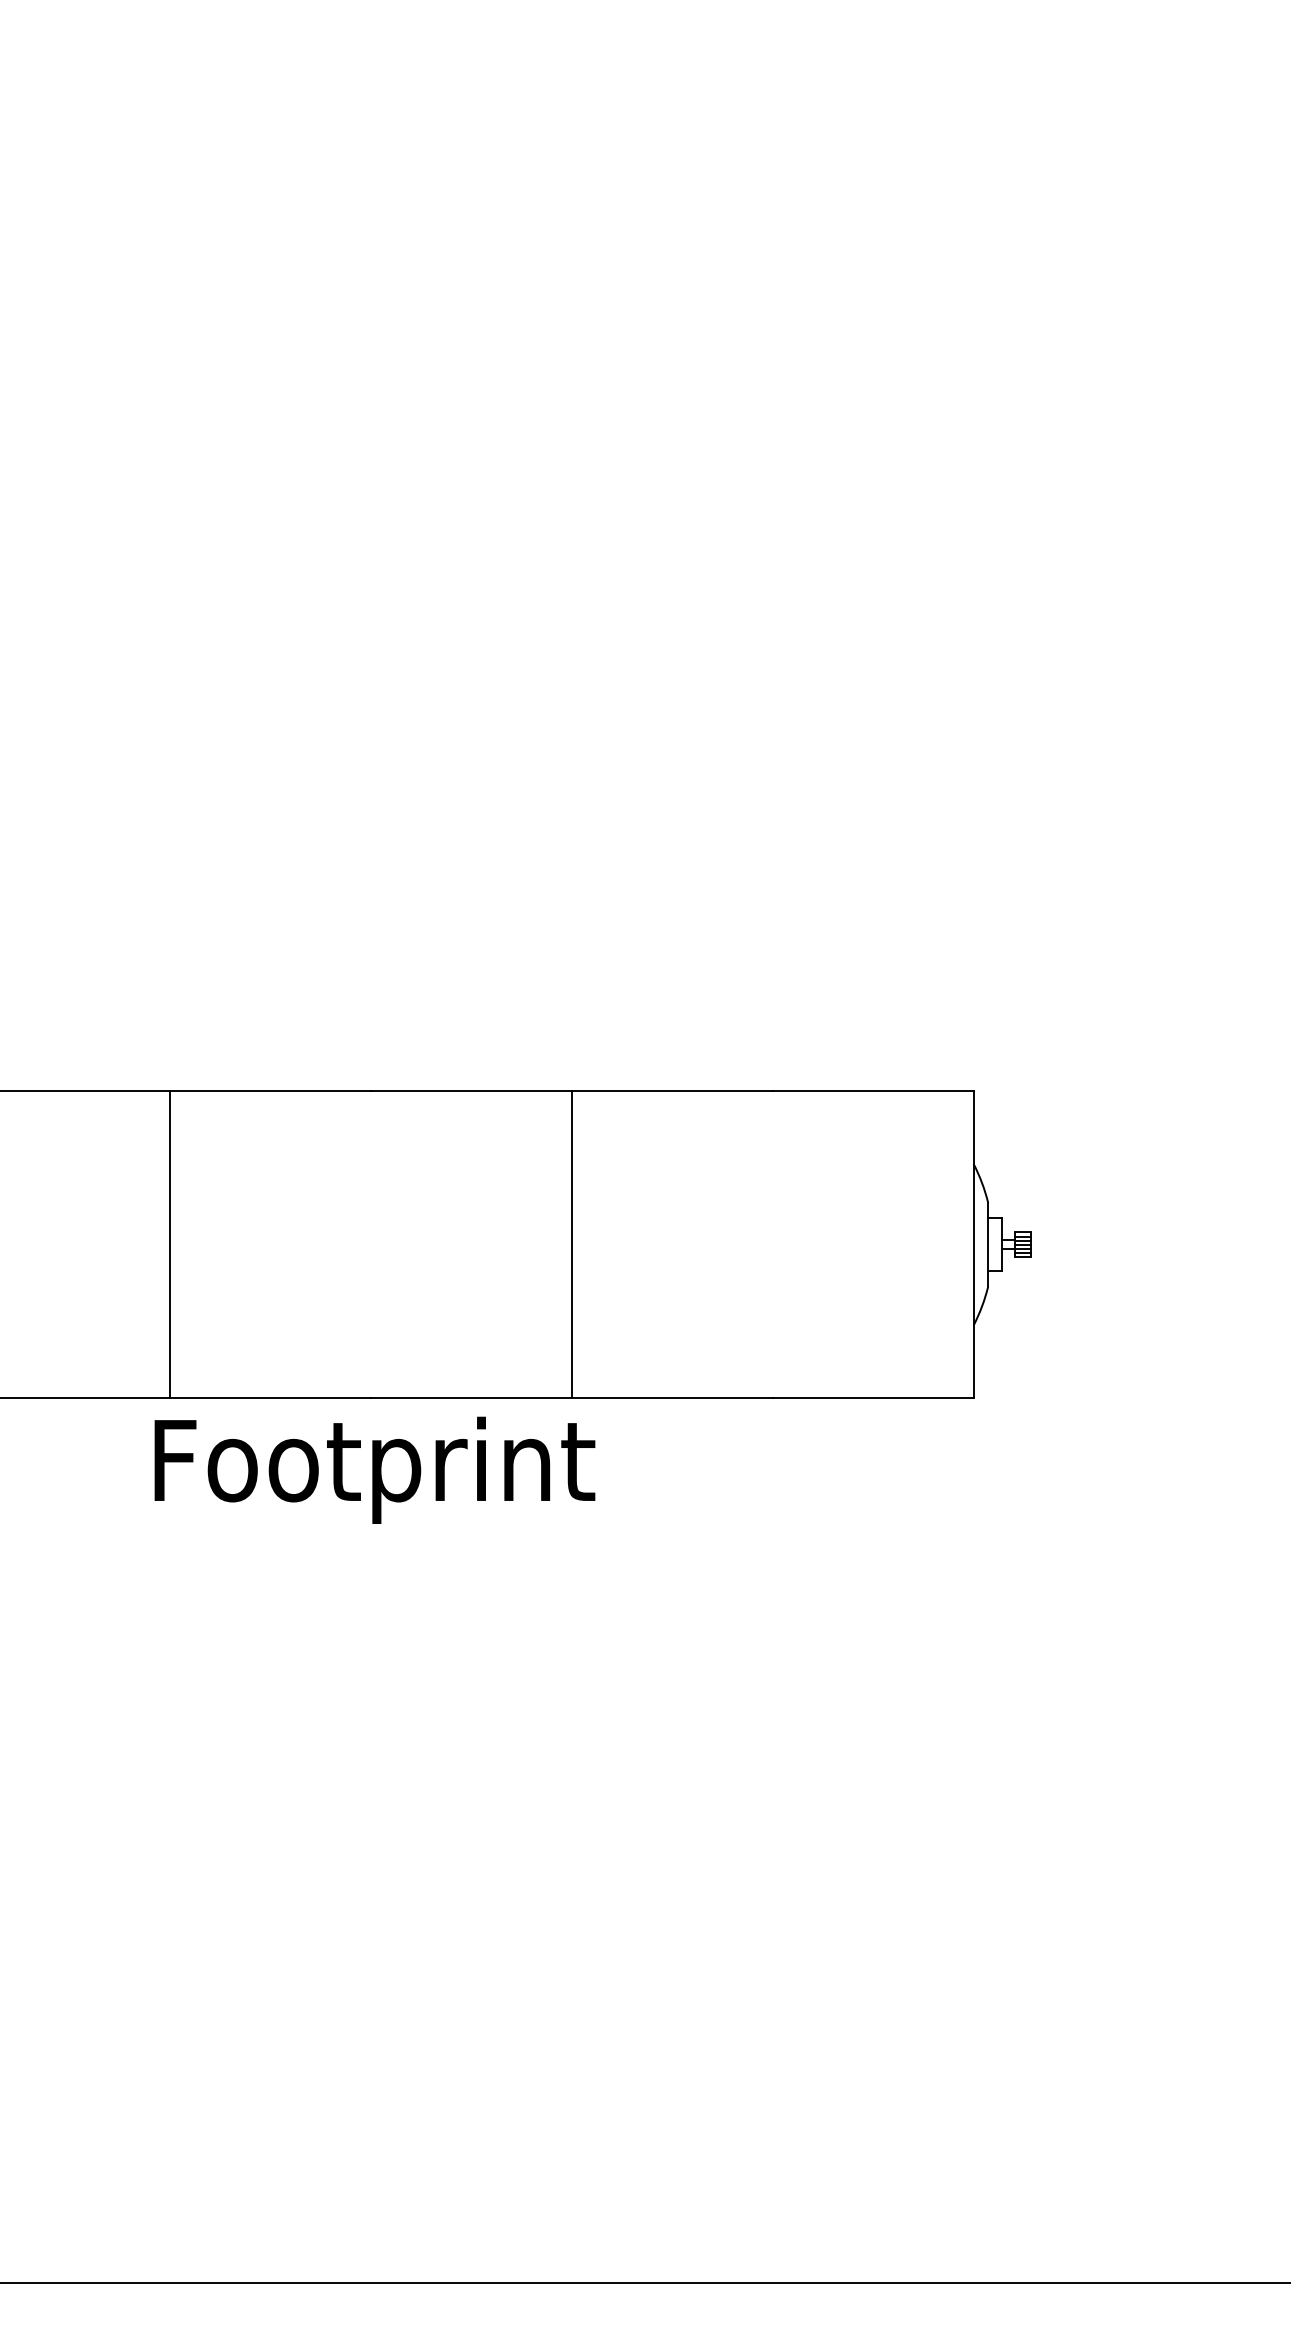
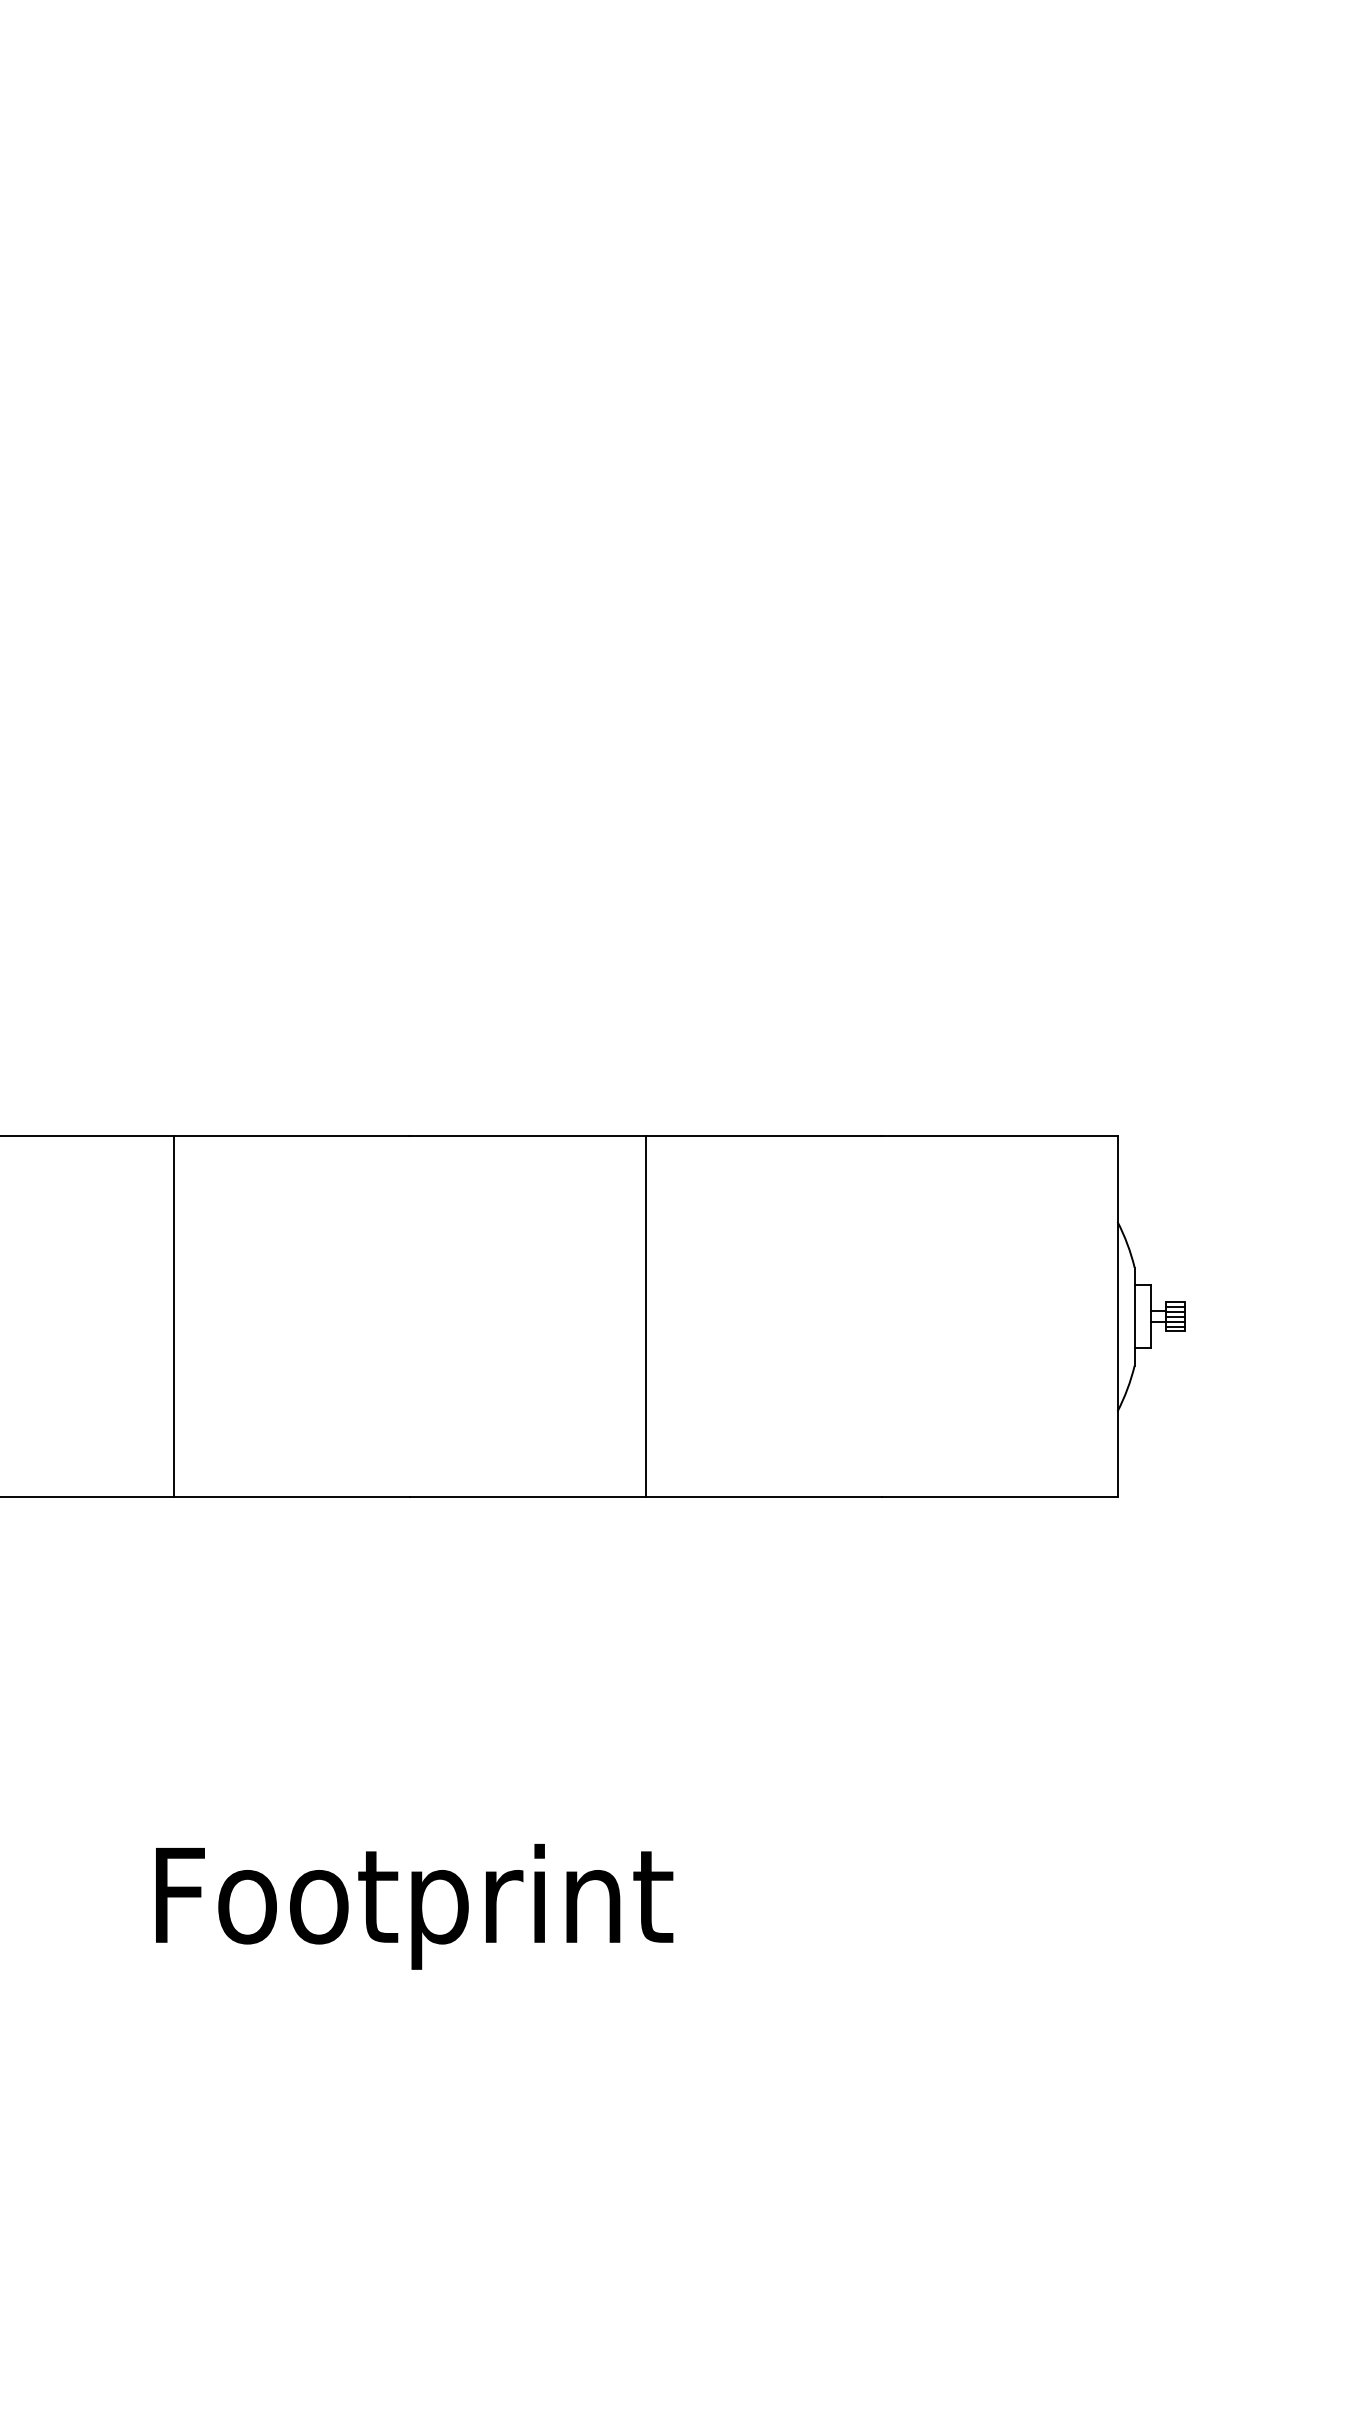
text: (374, 1469) -> (414, 1905), moved

